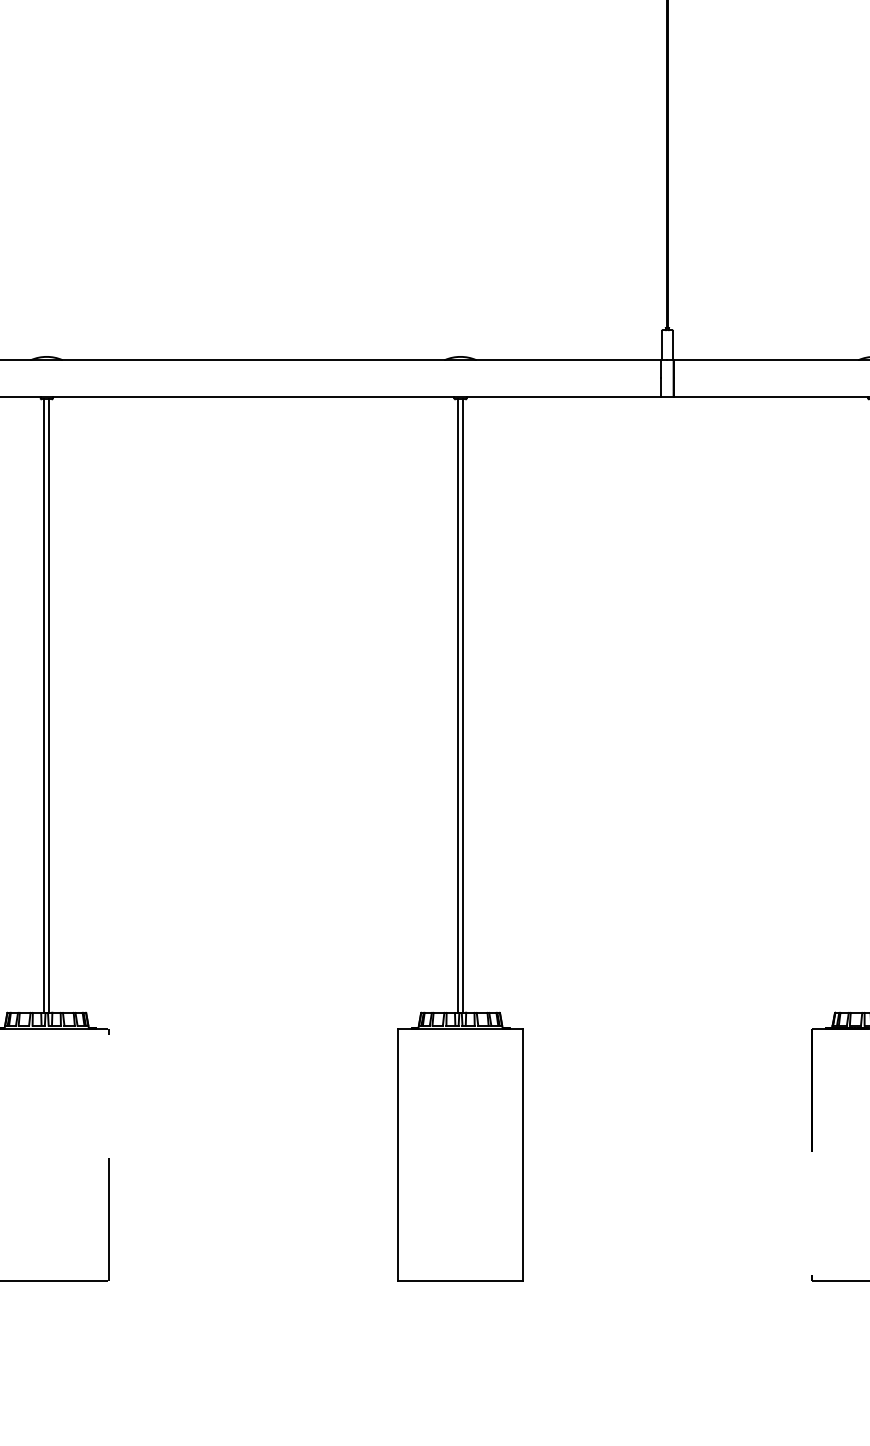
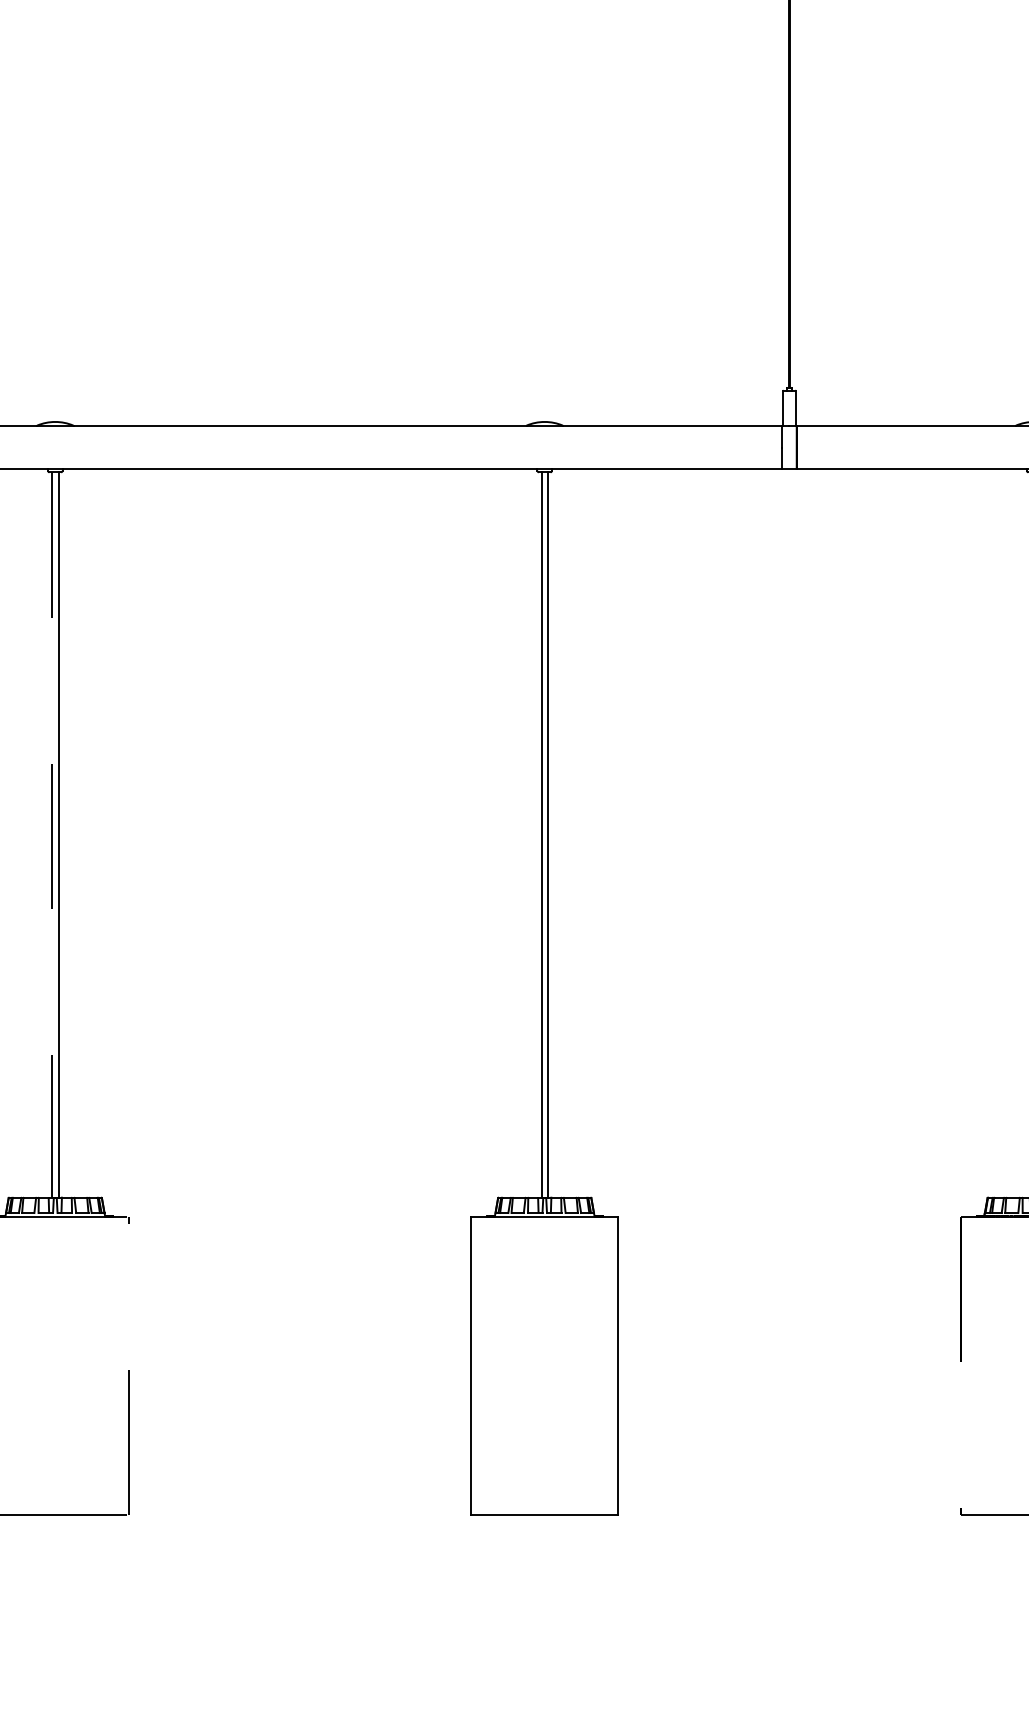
line: (44, 706) -> (52, 835), solid -> dashed

